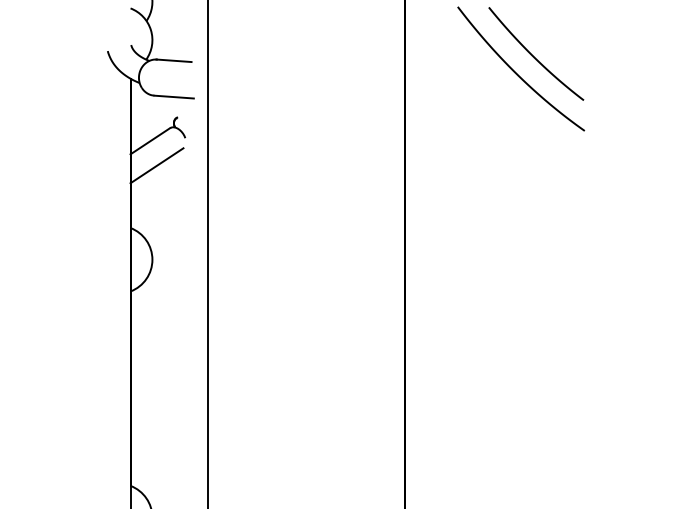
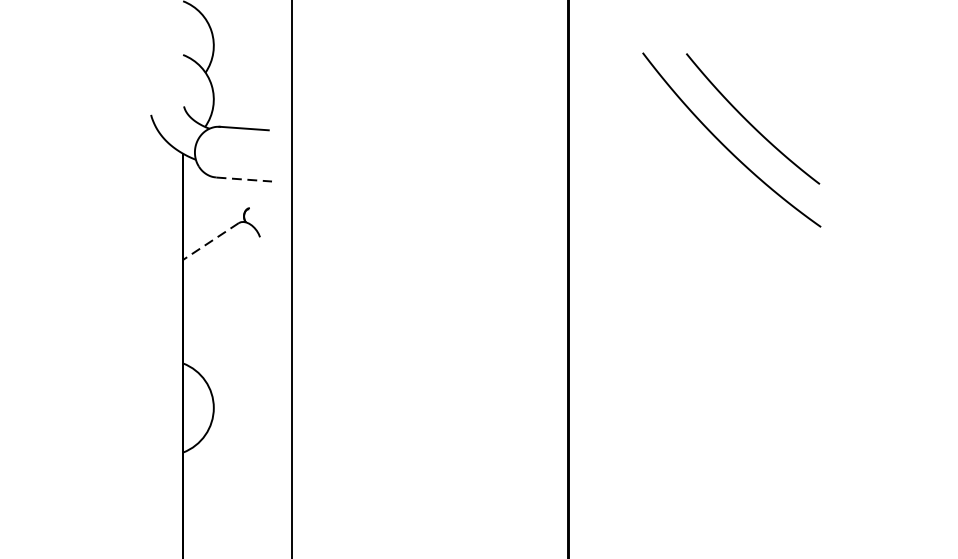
line: (174, 97) -> (244, 180), solid -> dashed
line: (150, 141) -> (211, 241), solid -> dashed
line: (156, 165) -> (219, 275), removed

